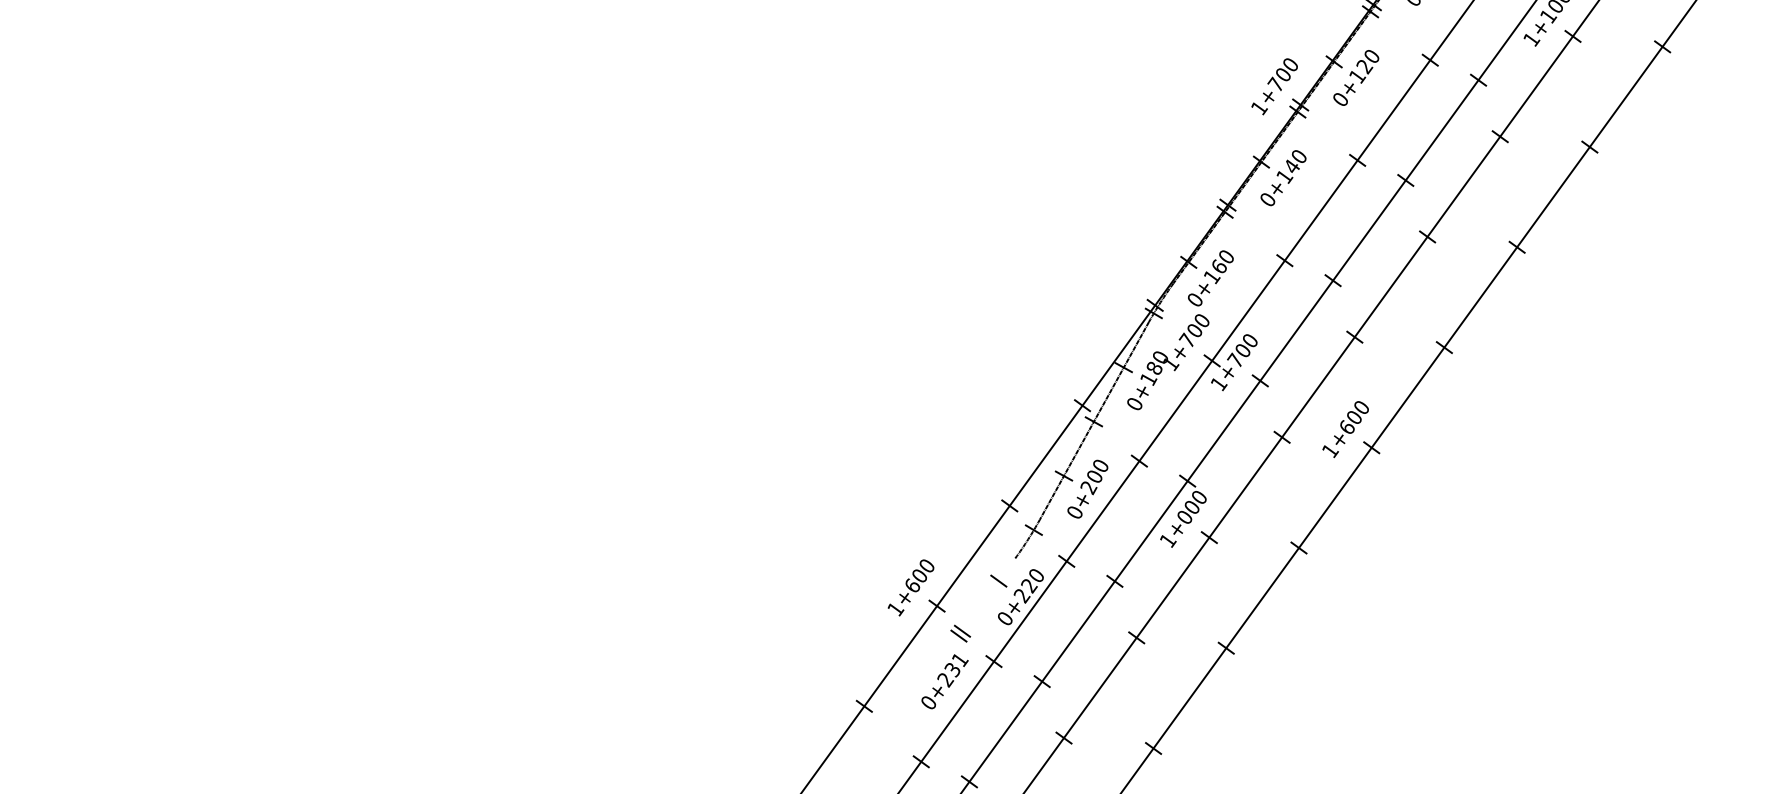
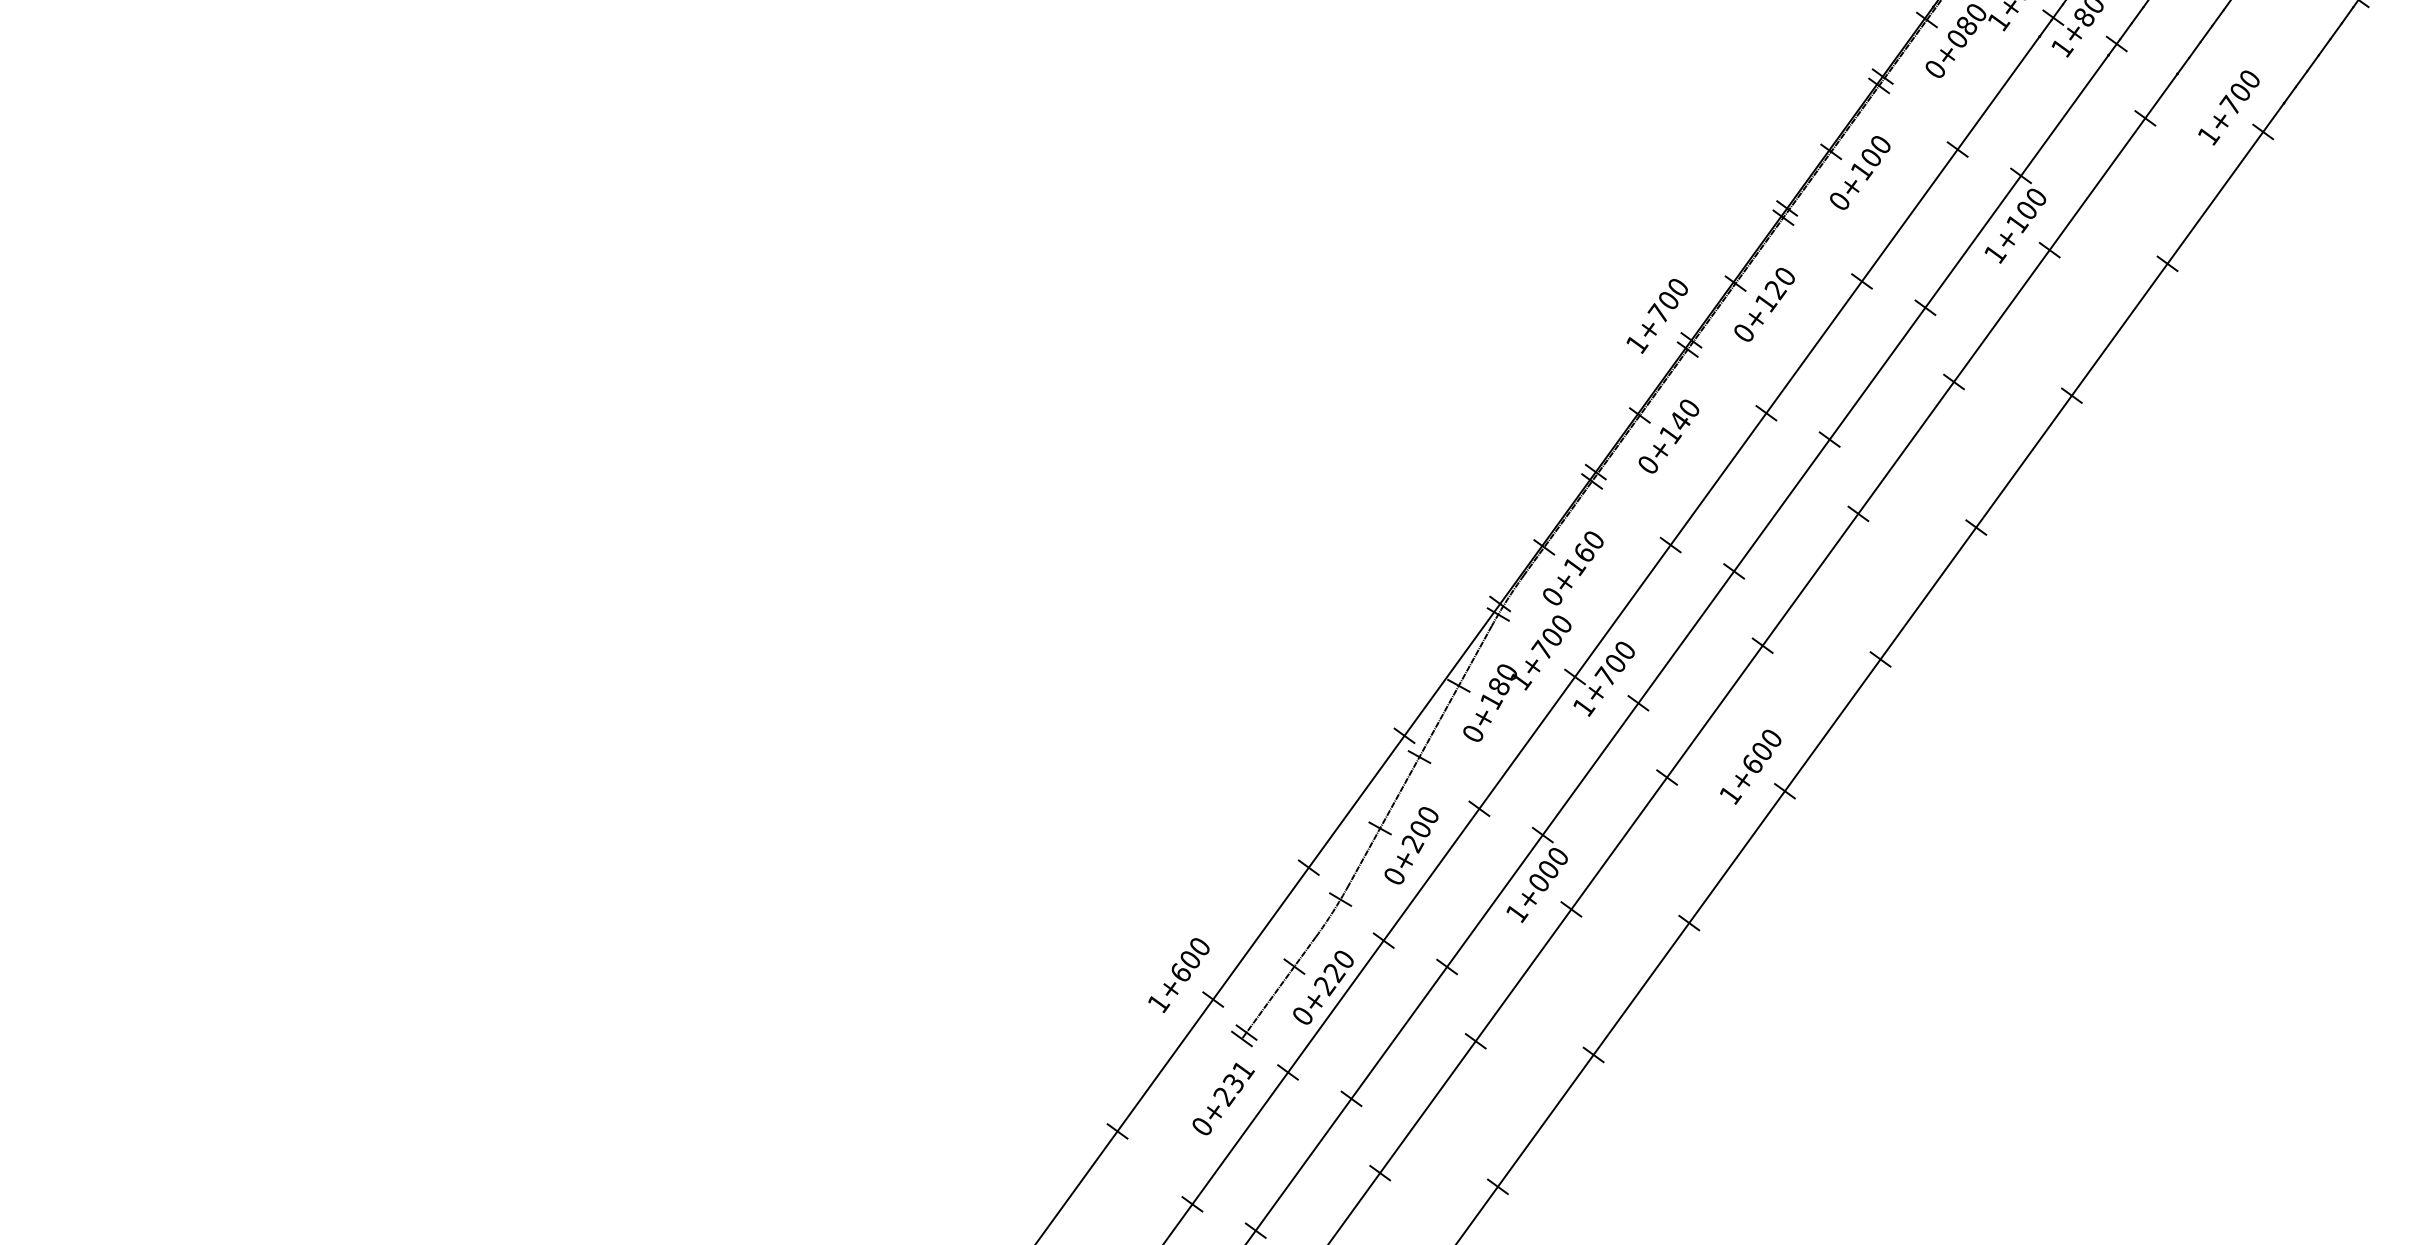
line: (986, 596) -> (1278, 987), added

